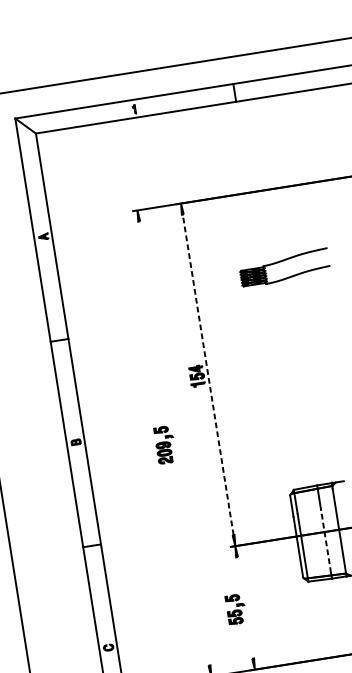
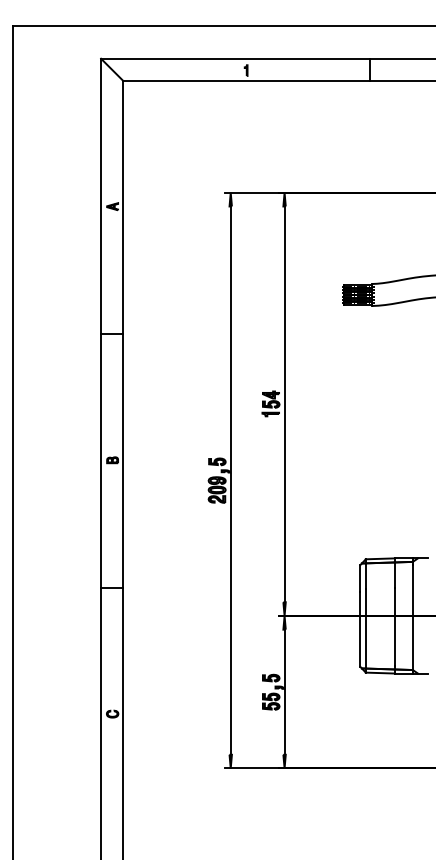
line: (208, 374) -> (284, 404), dashed -> solid
line: (174, 443) -> (230, 480), added
line: (325, 540) -> (394, 626), dashed -> solid
line: (244, 607) -> (284, 691), added

